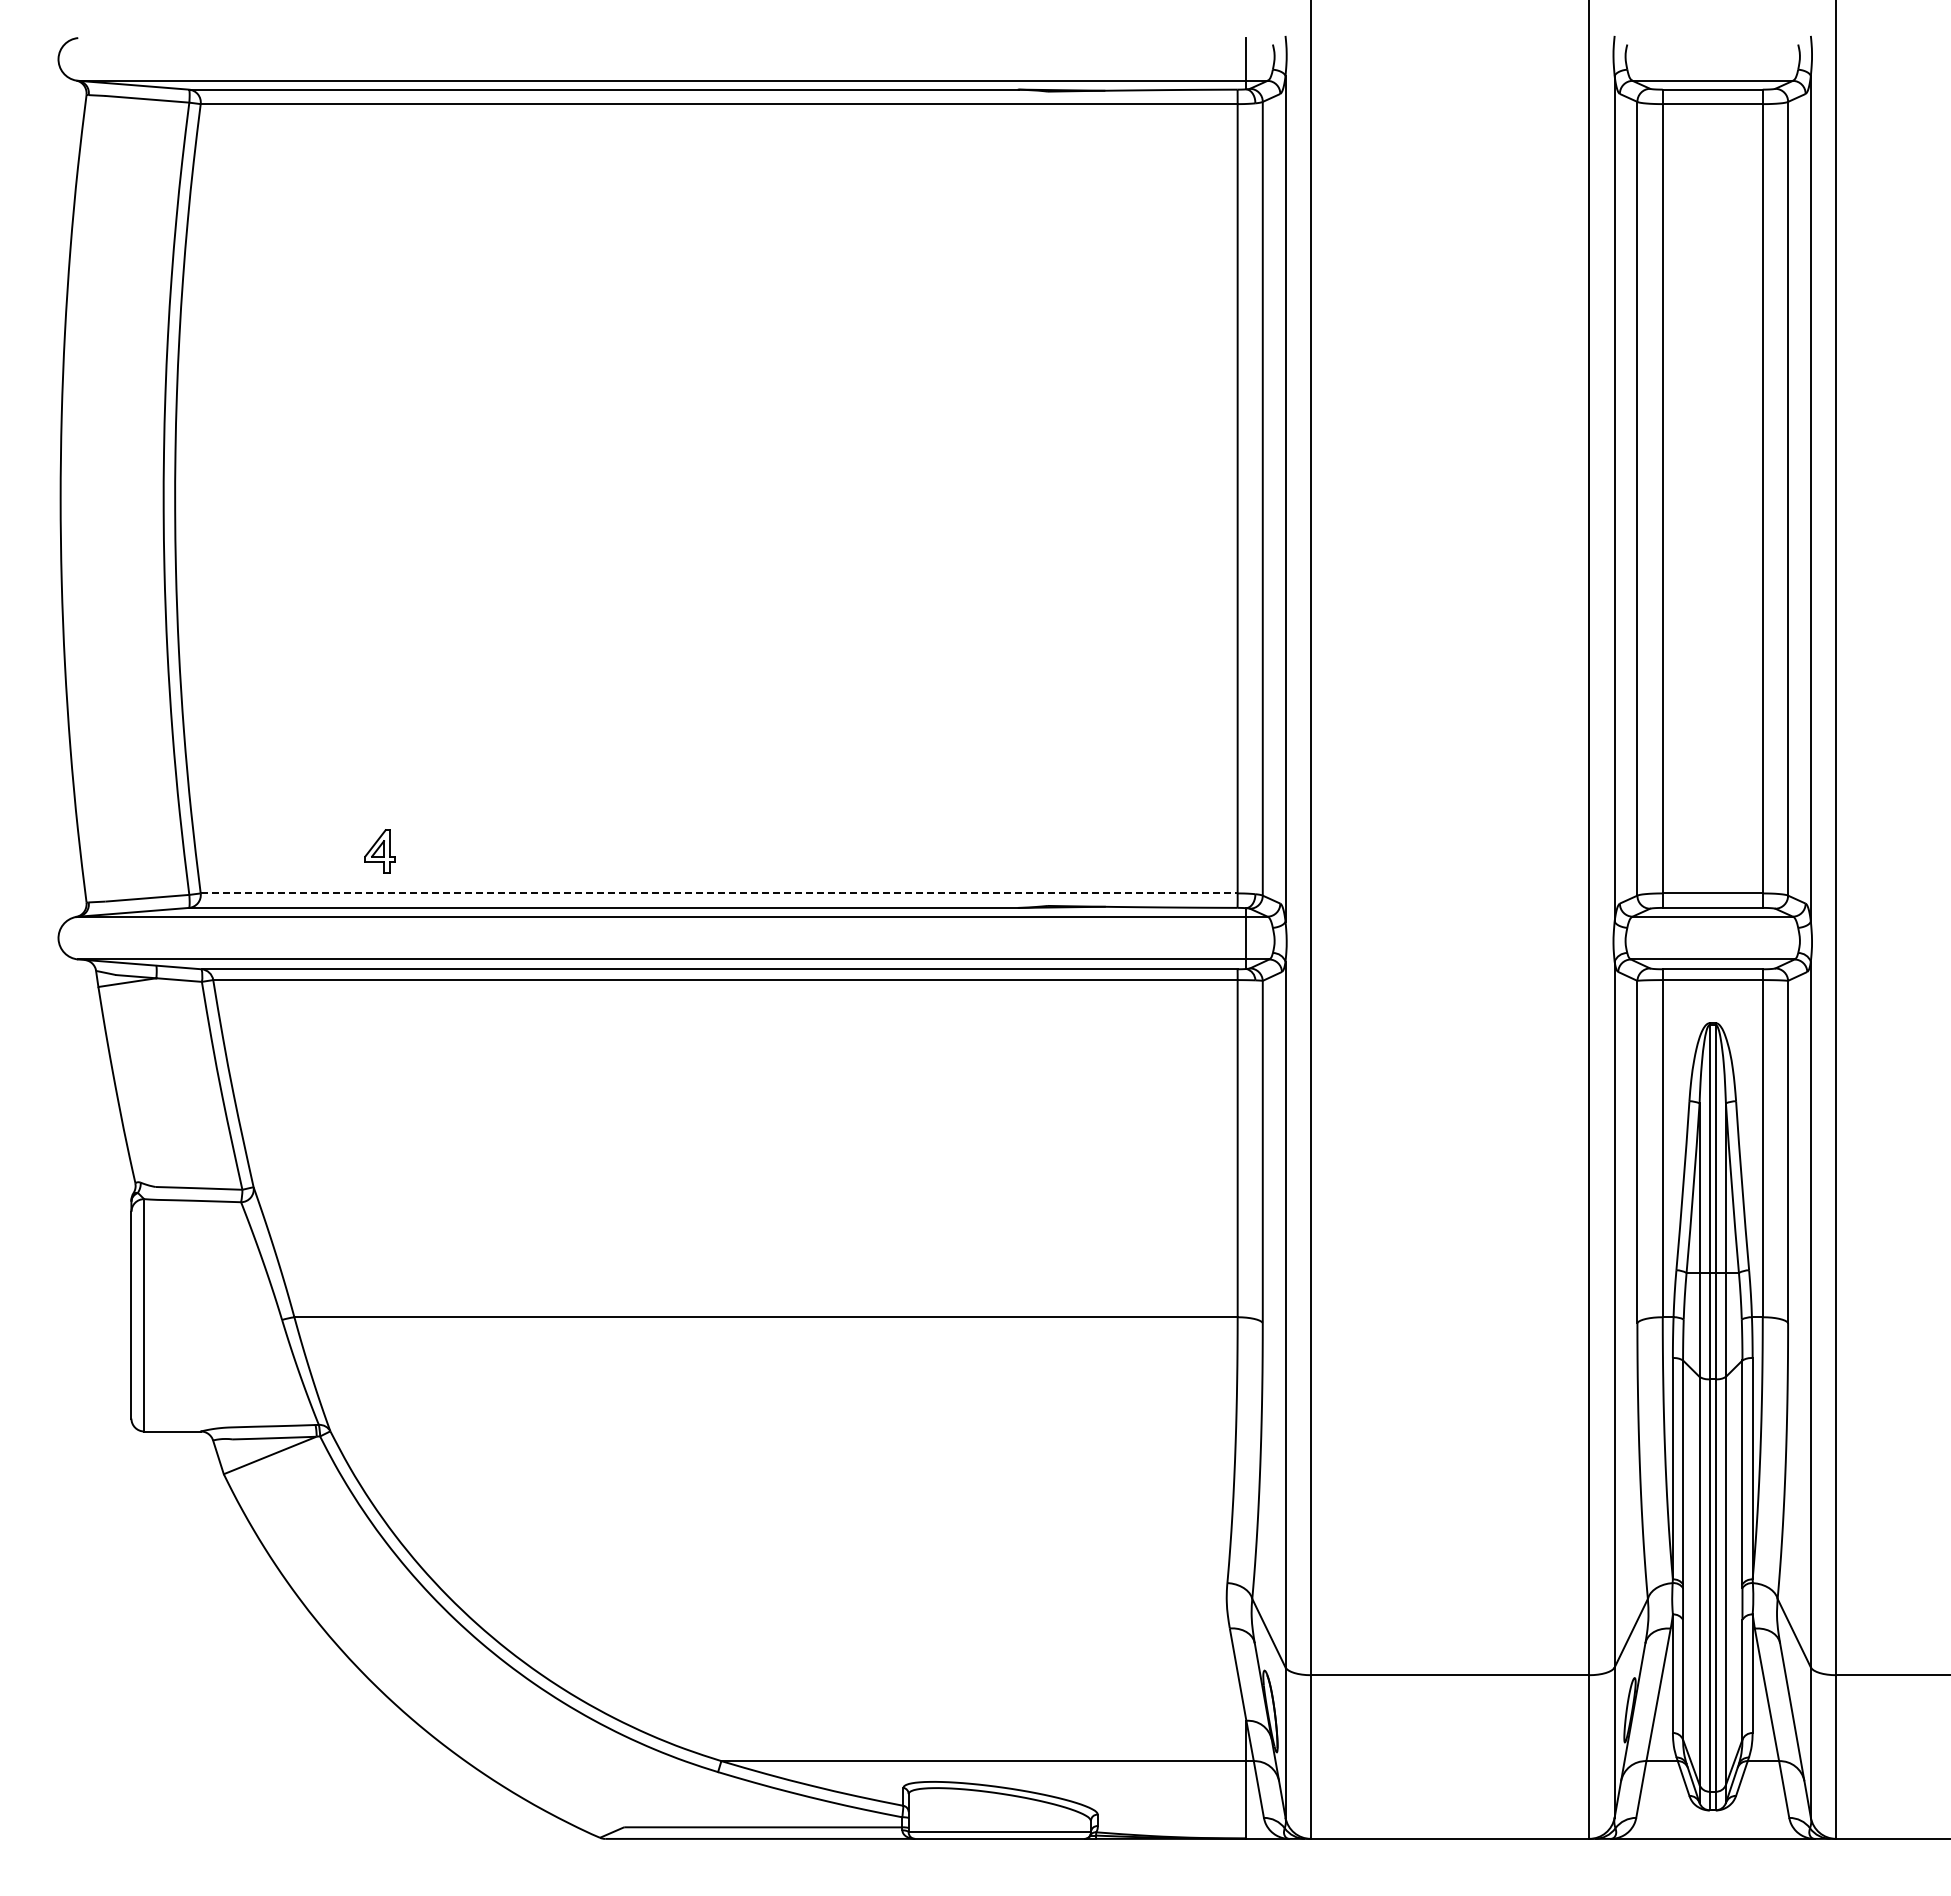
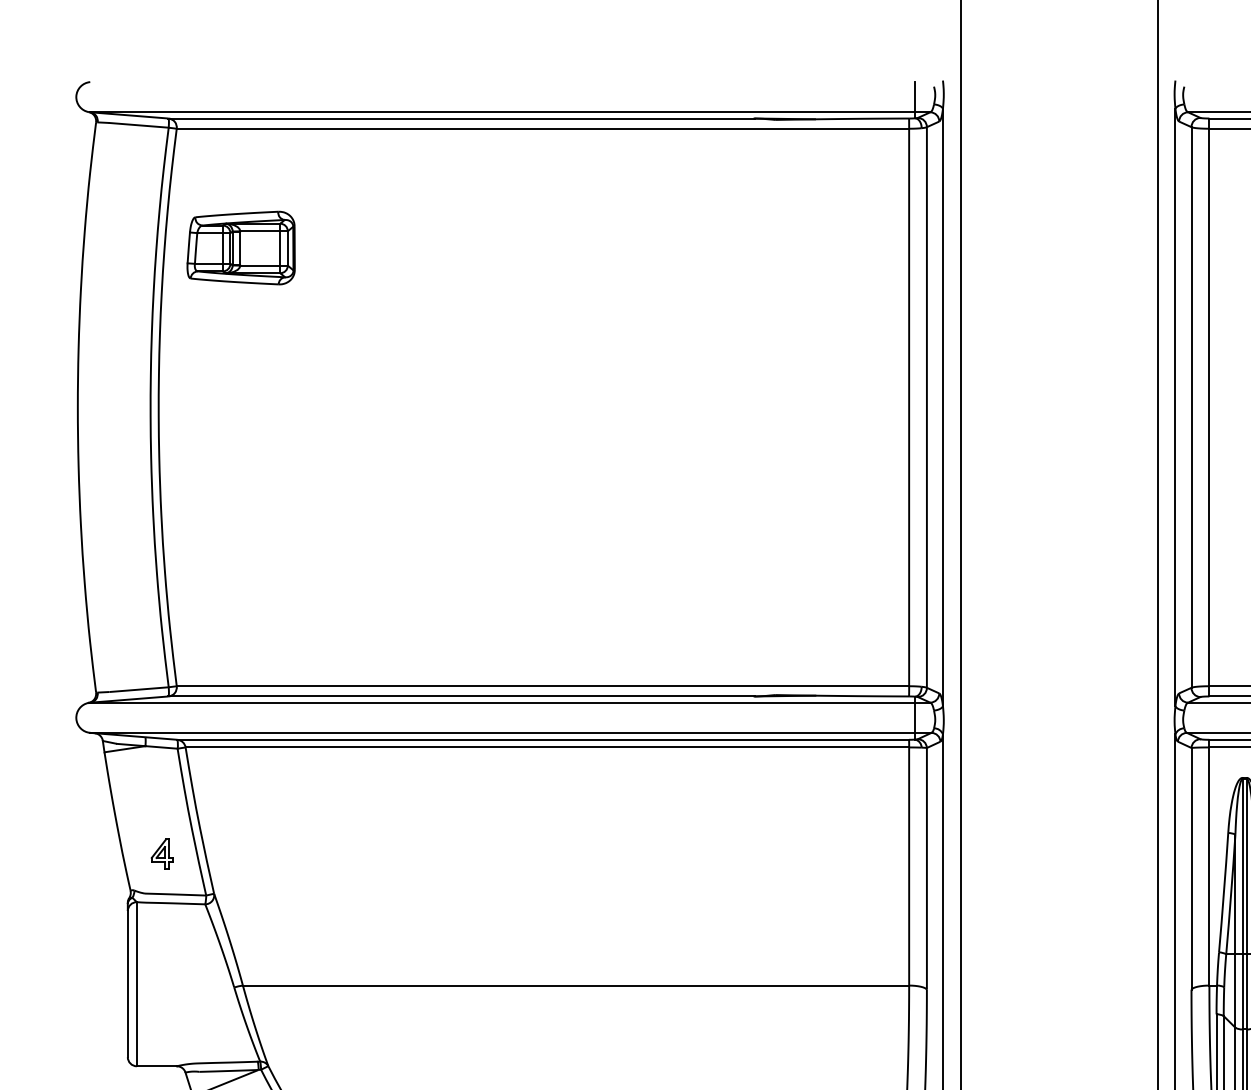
part: (291, 272) -> (240, 247), added
part: (379, 851) -> (161, 854), moved
line: (719, 893) -> (543, 686), dashed -> solid

